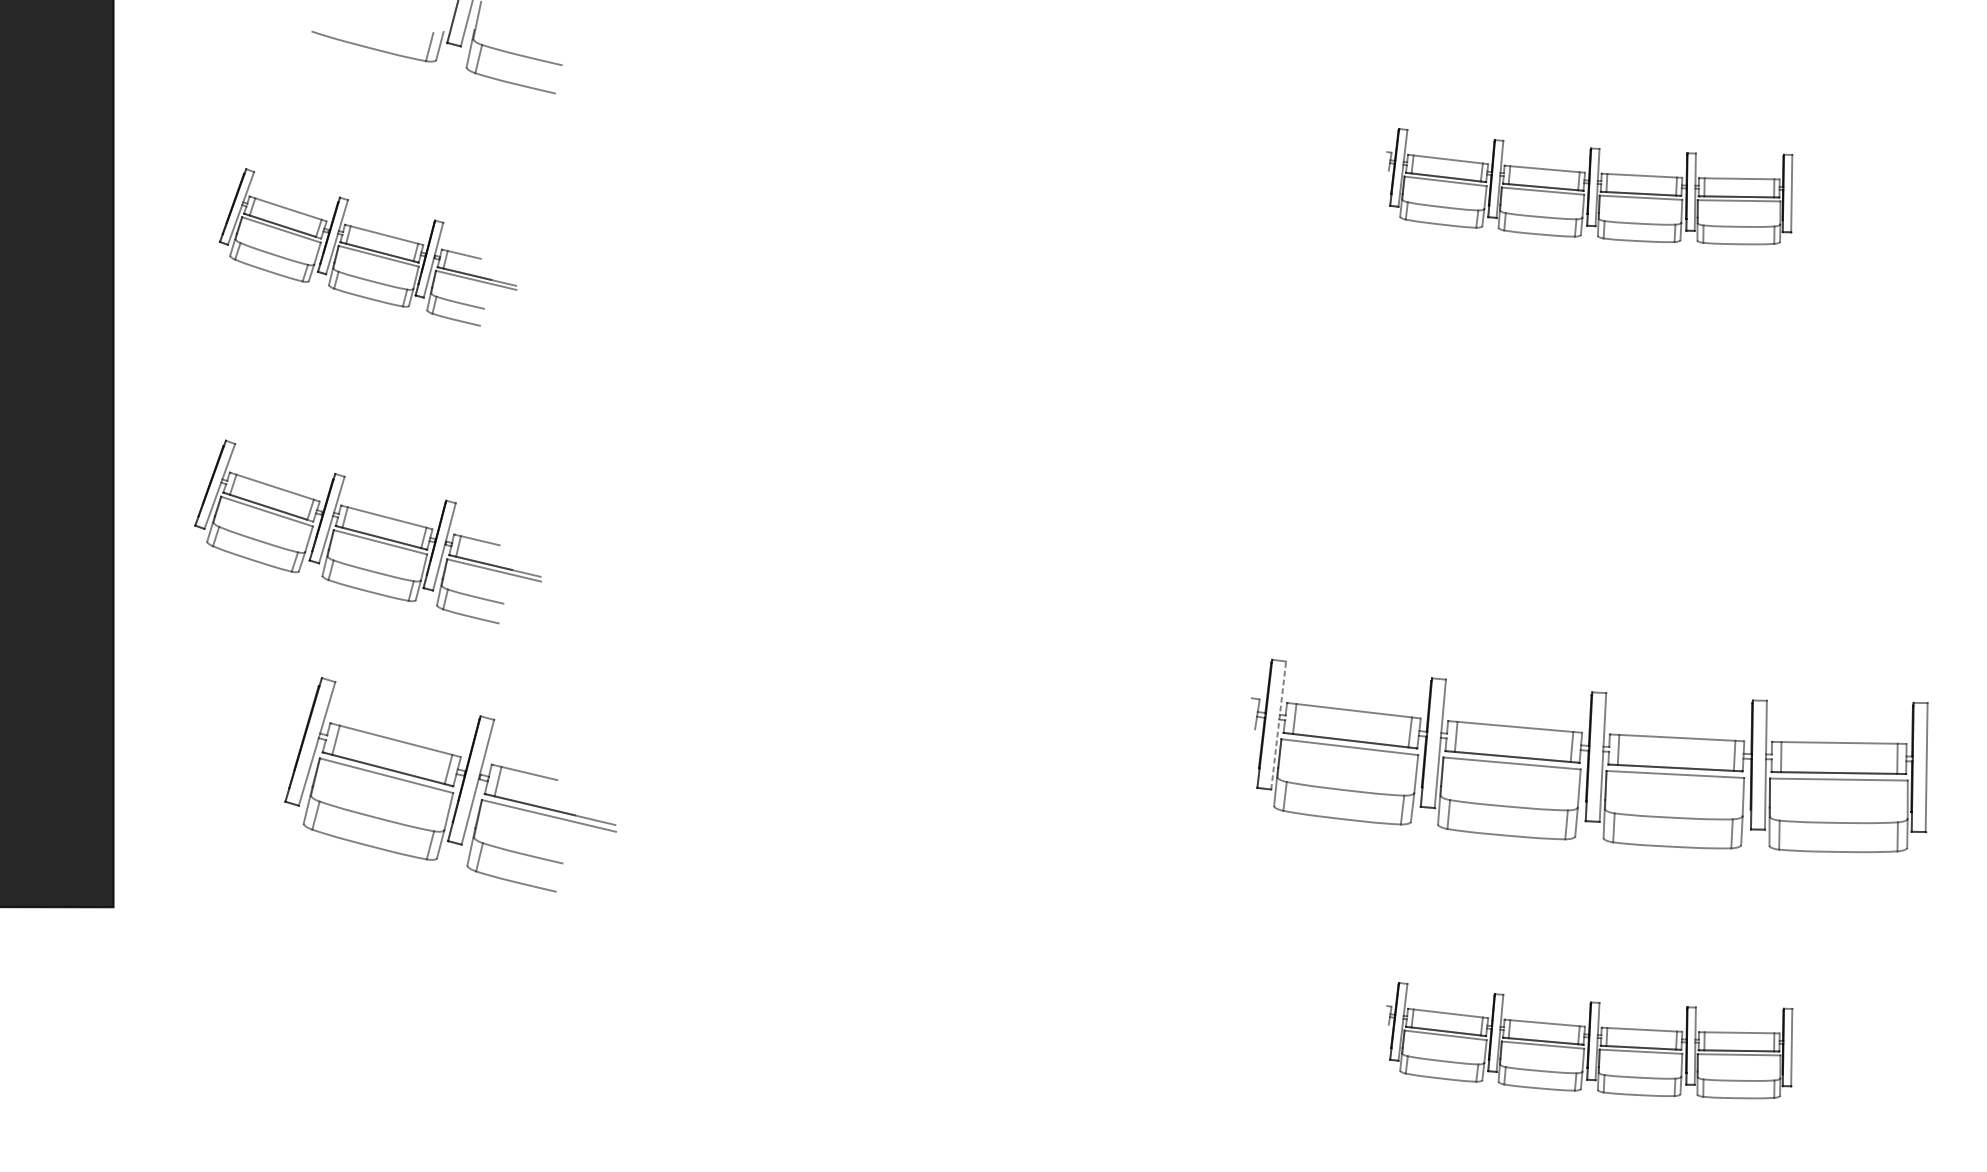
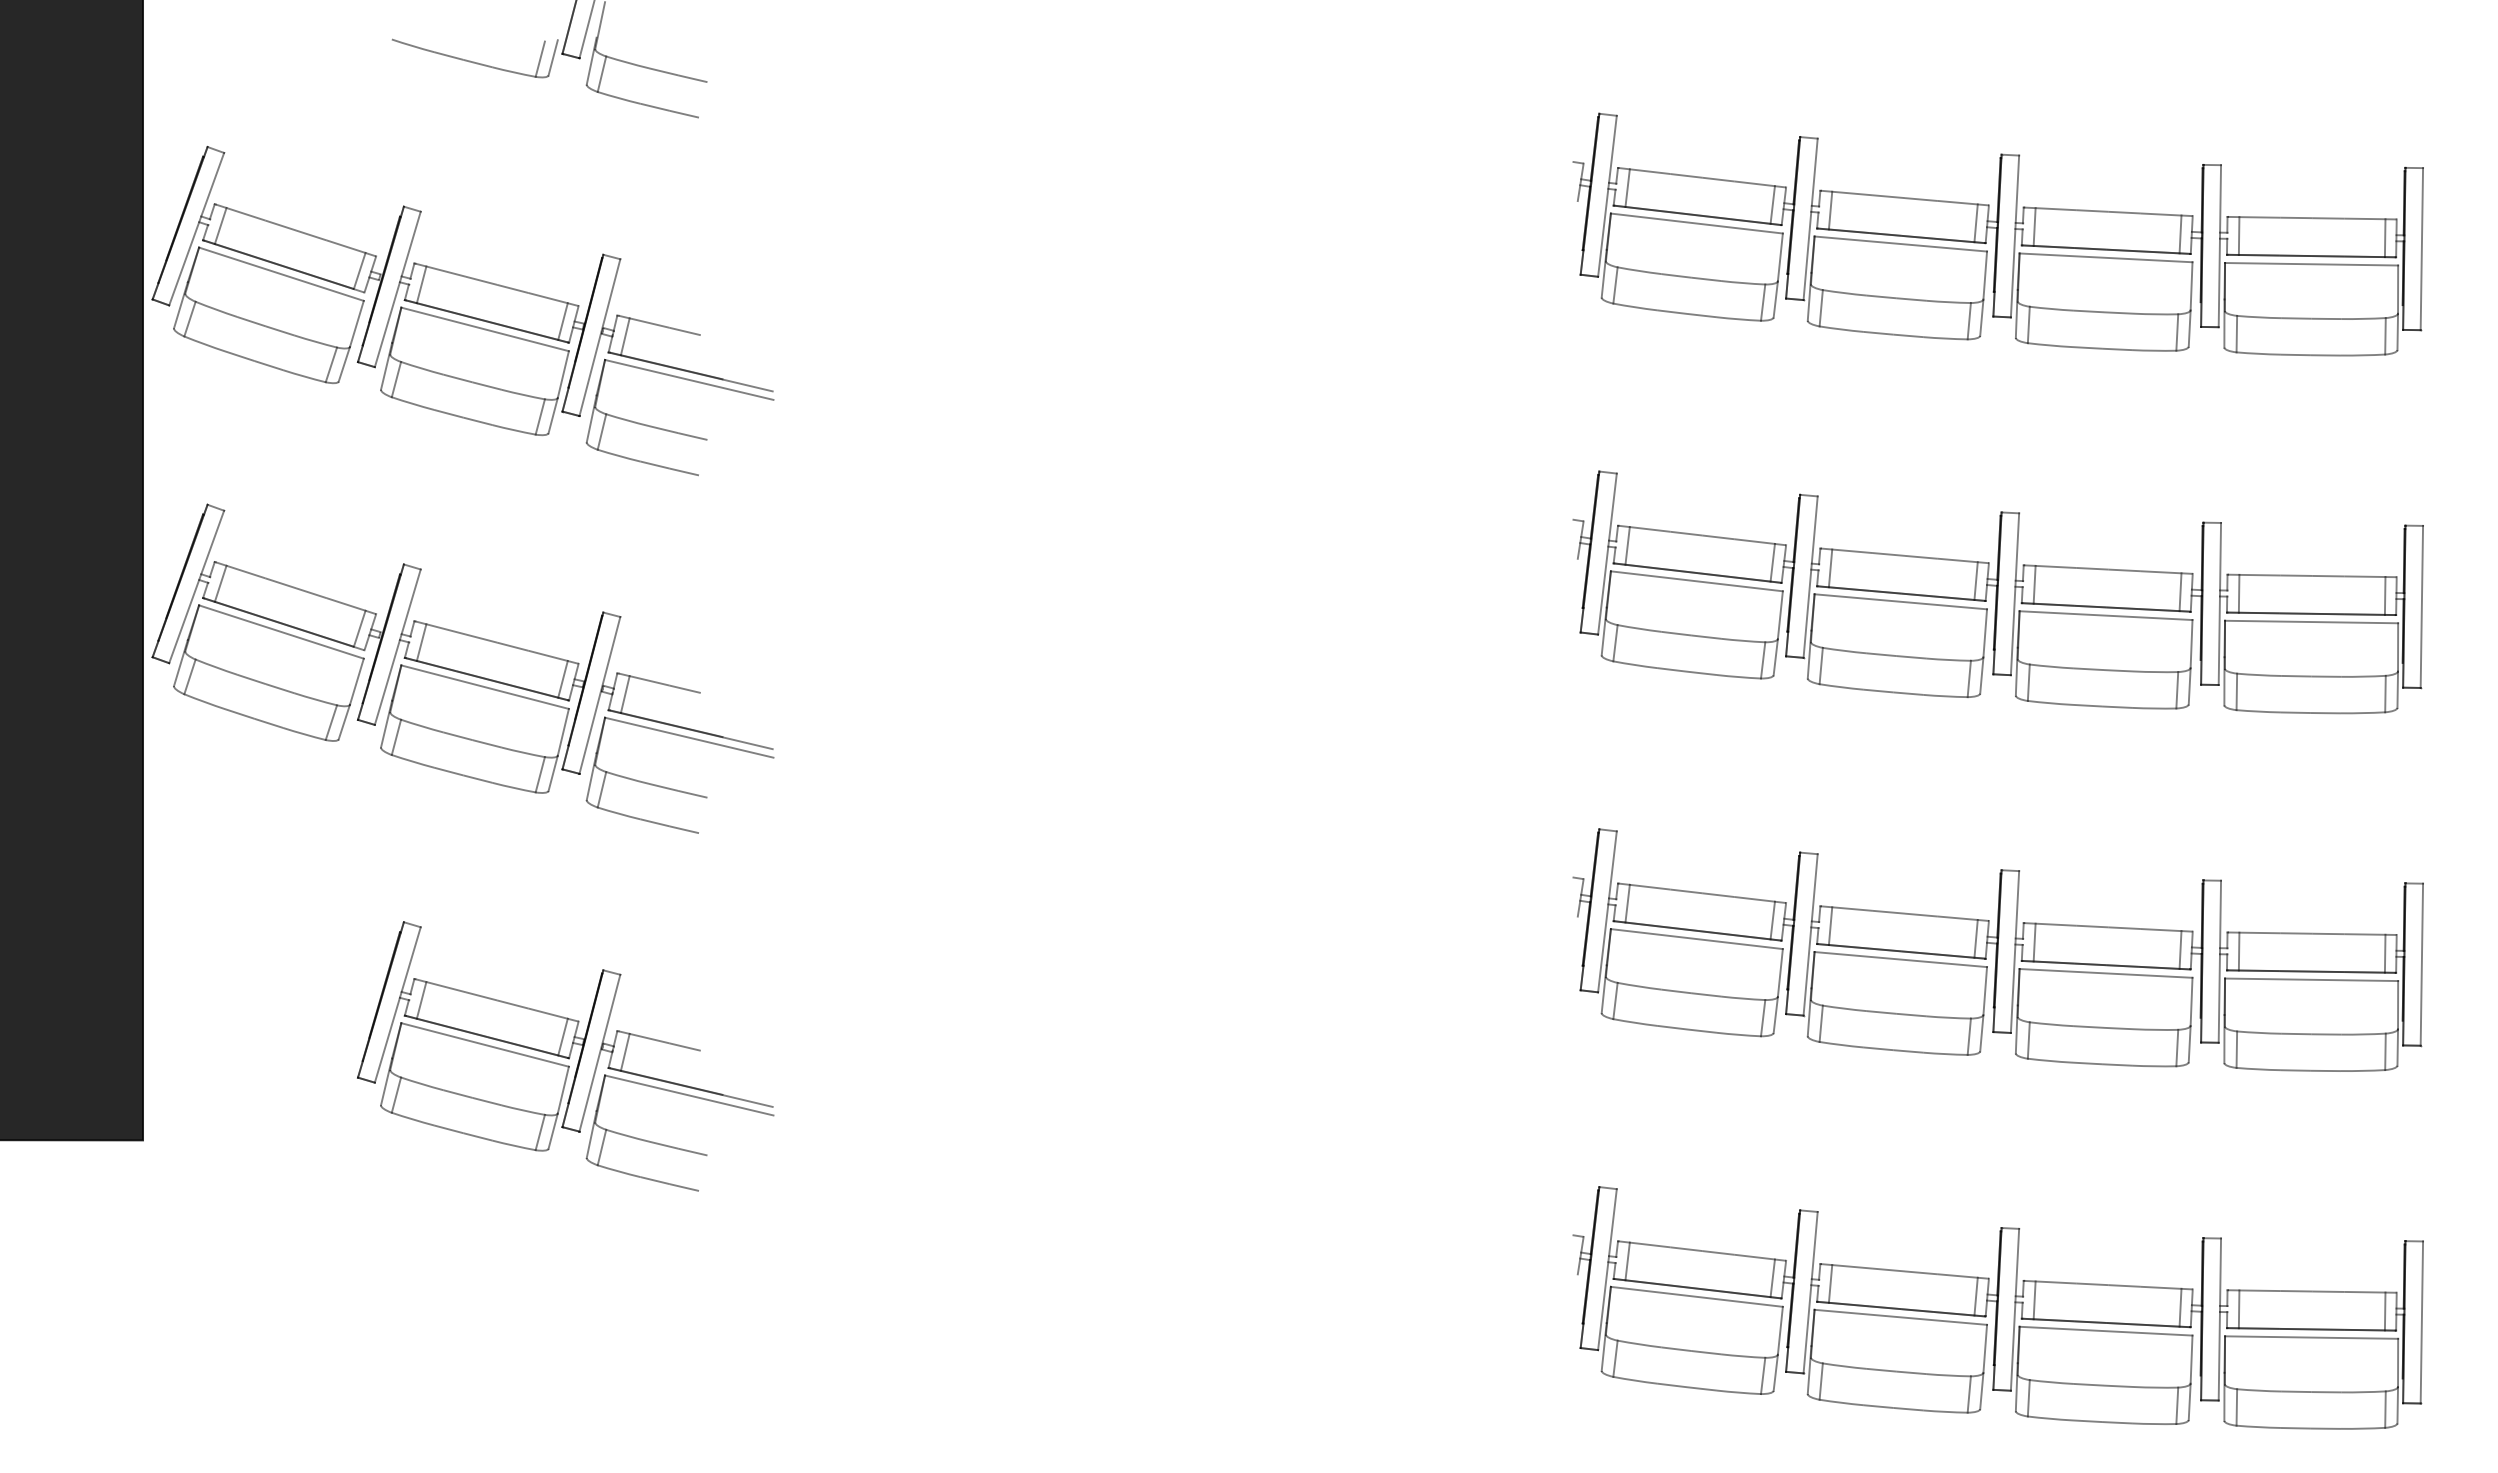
part: (1589, 186) -> (1997, 234), size x1.67
part: (367, 247) -> (462, 310), size x1.67
part: (1589, 471) -> (1997, 592), added
part: (367, 531) -> (462, 668), size x1.43
line: (1278, 725) -> (1607, 911), dashed -> solid
part: (450, 784) -> (565, 1056), moved
part: (1589, 1040) -> (1997, 1307), size x1.67

